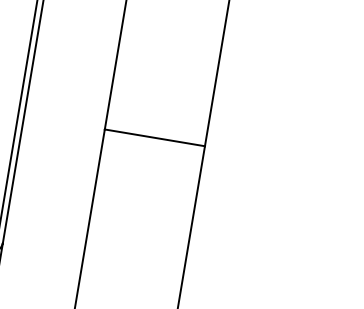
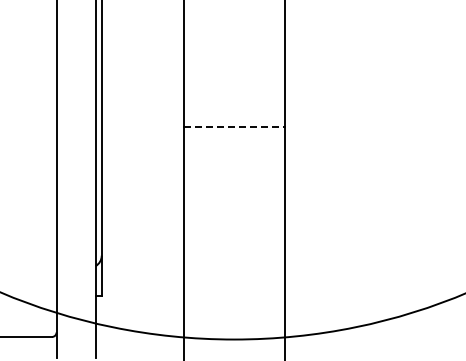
line: (155, 138) -> (234, 127), solid -> dashed

